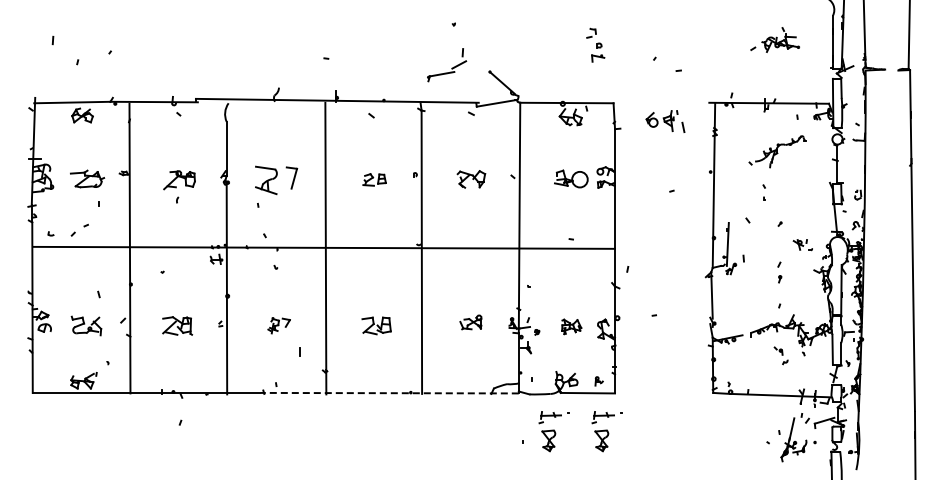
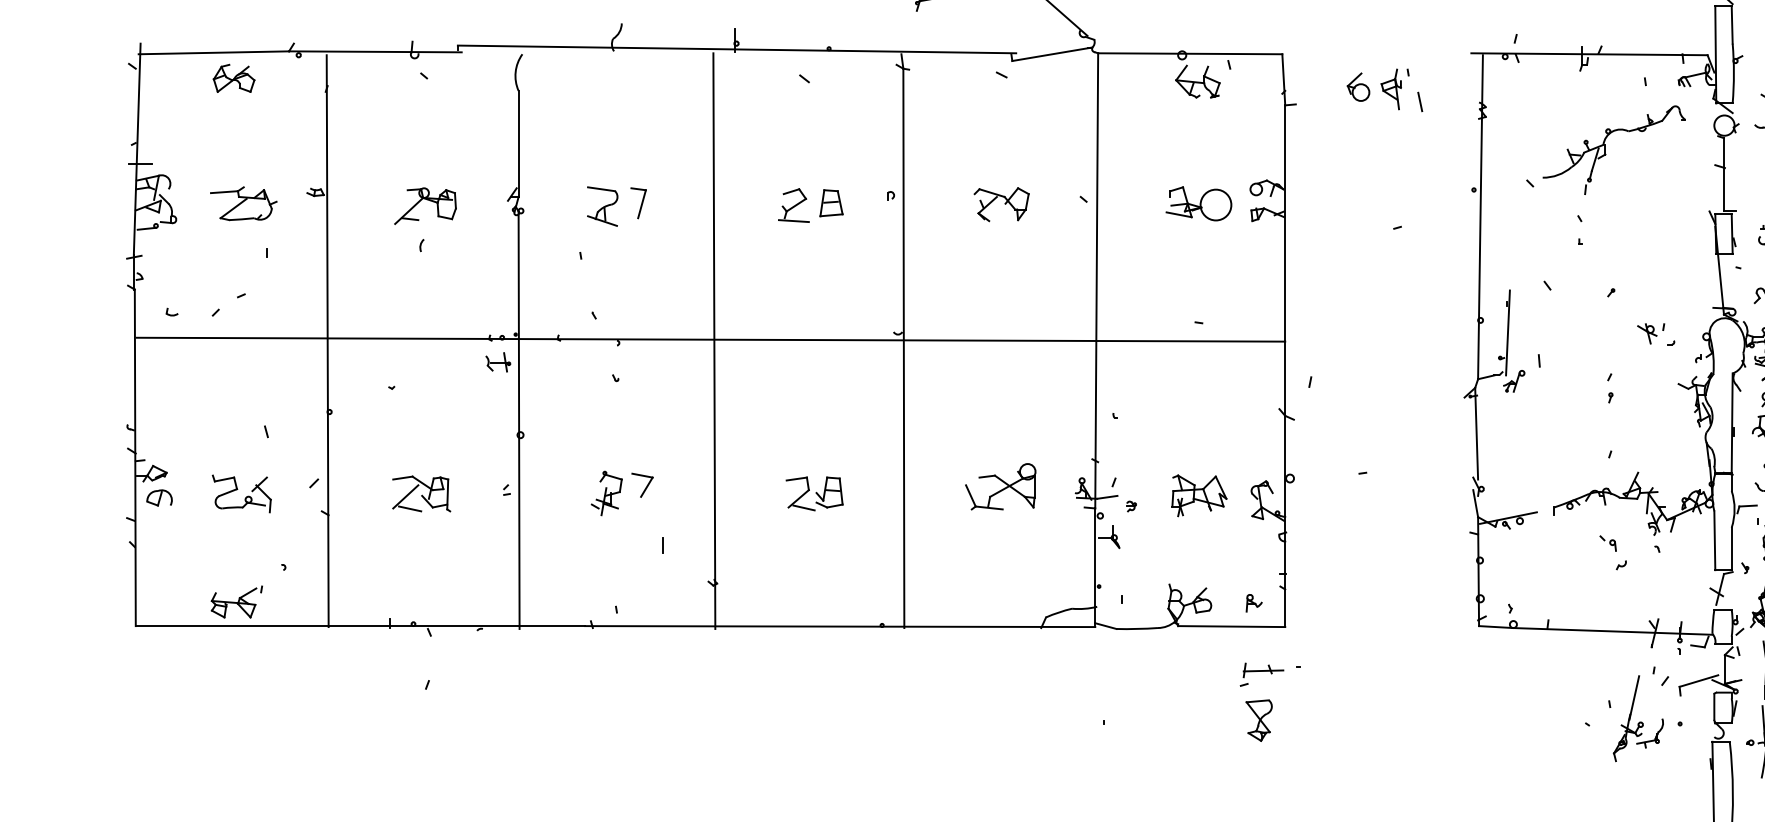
part: (777, 151) -> (1605, 149), size x1.43
part: (374, 179) -> (810, 204), size x1.43
part: (276, 180) -> (616, 206), size x0.71
part: (779, 272) -> (1609, 388), size x0.71
part: (470, 322) -> (999, 487), size x1.67
part: (278, 325) -> (620, 492), size x1.43
part: (571, 326) -> (1199, 494), size x1.43
line: (389, 393) -> (839, 627), dashed -> solid
part: (553, 431) -> (1163, 702), removed

